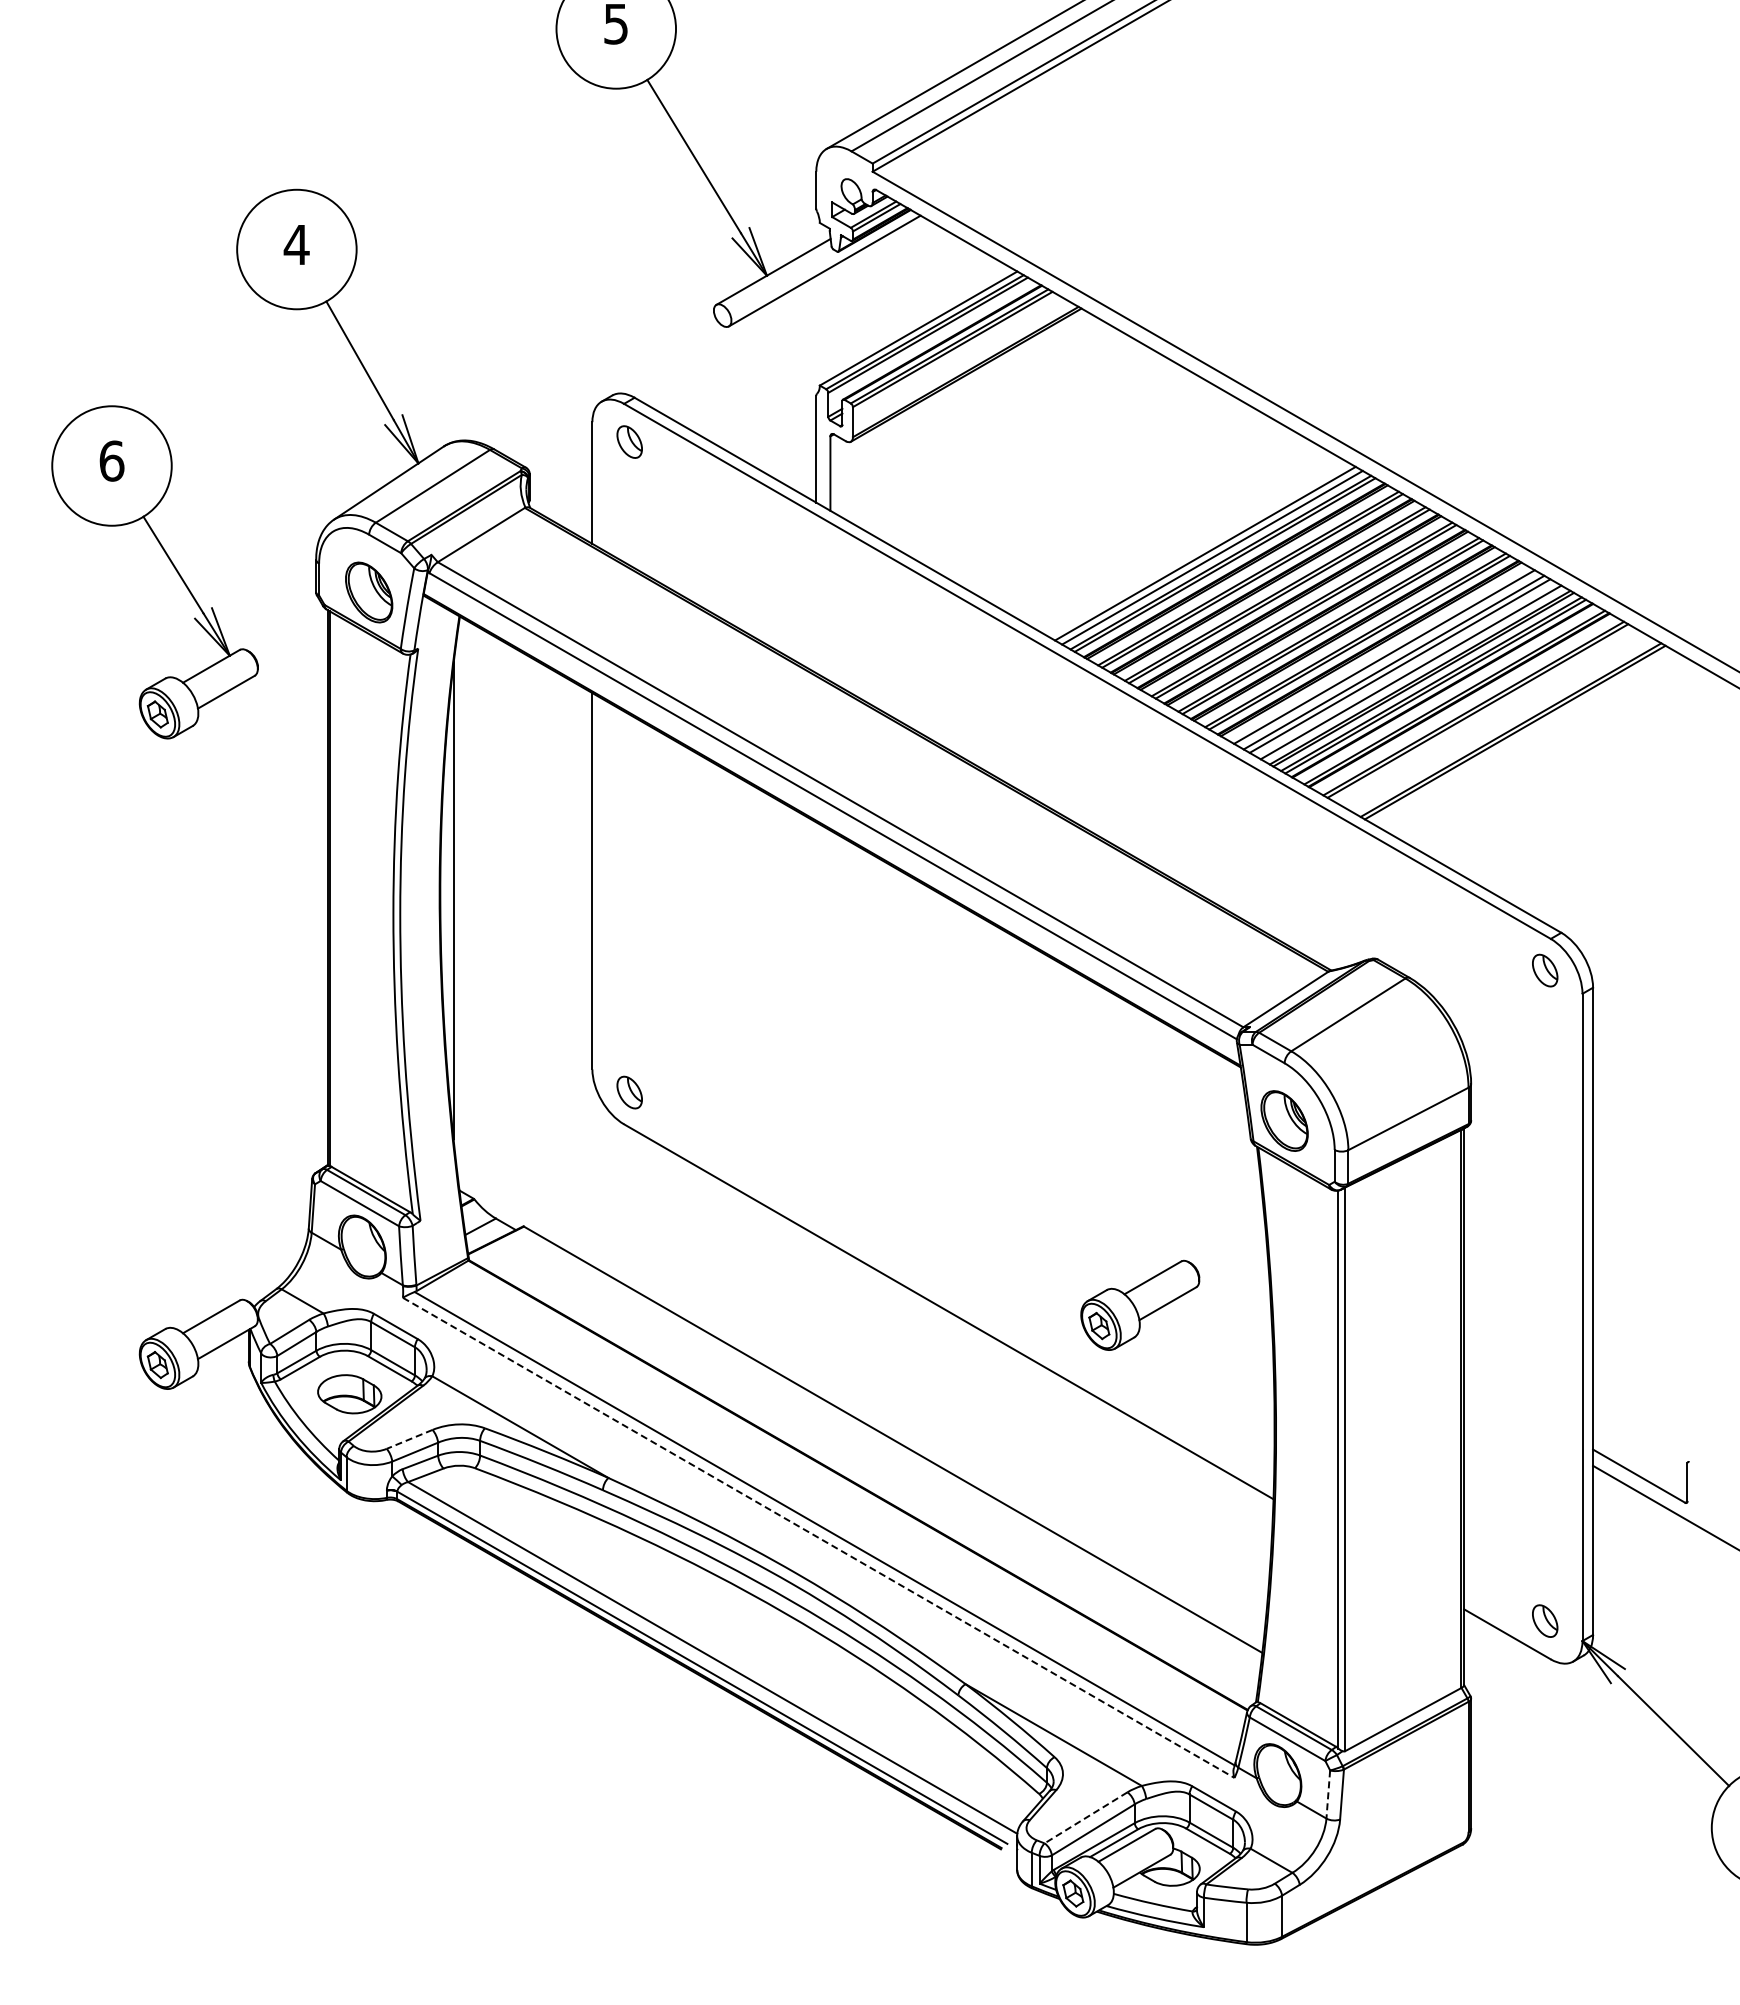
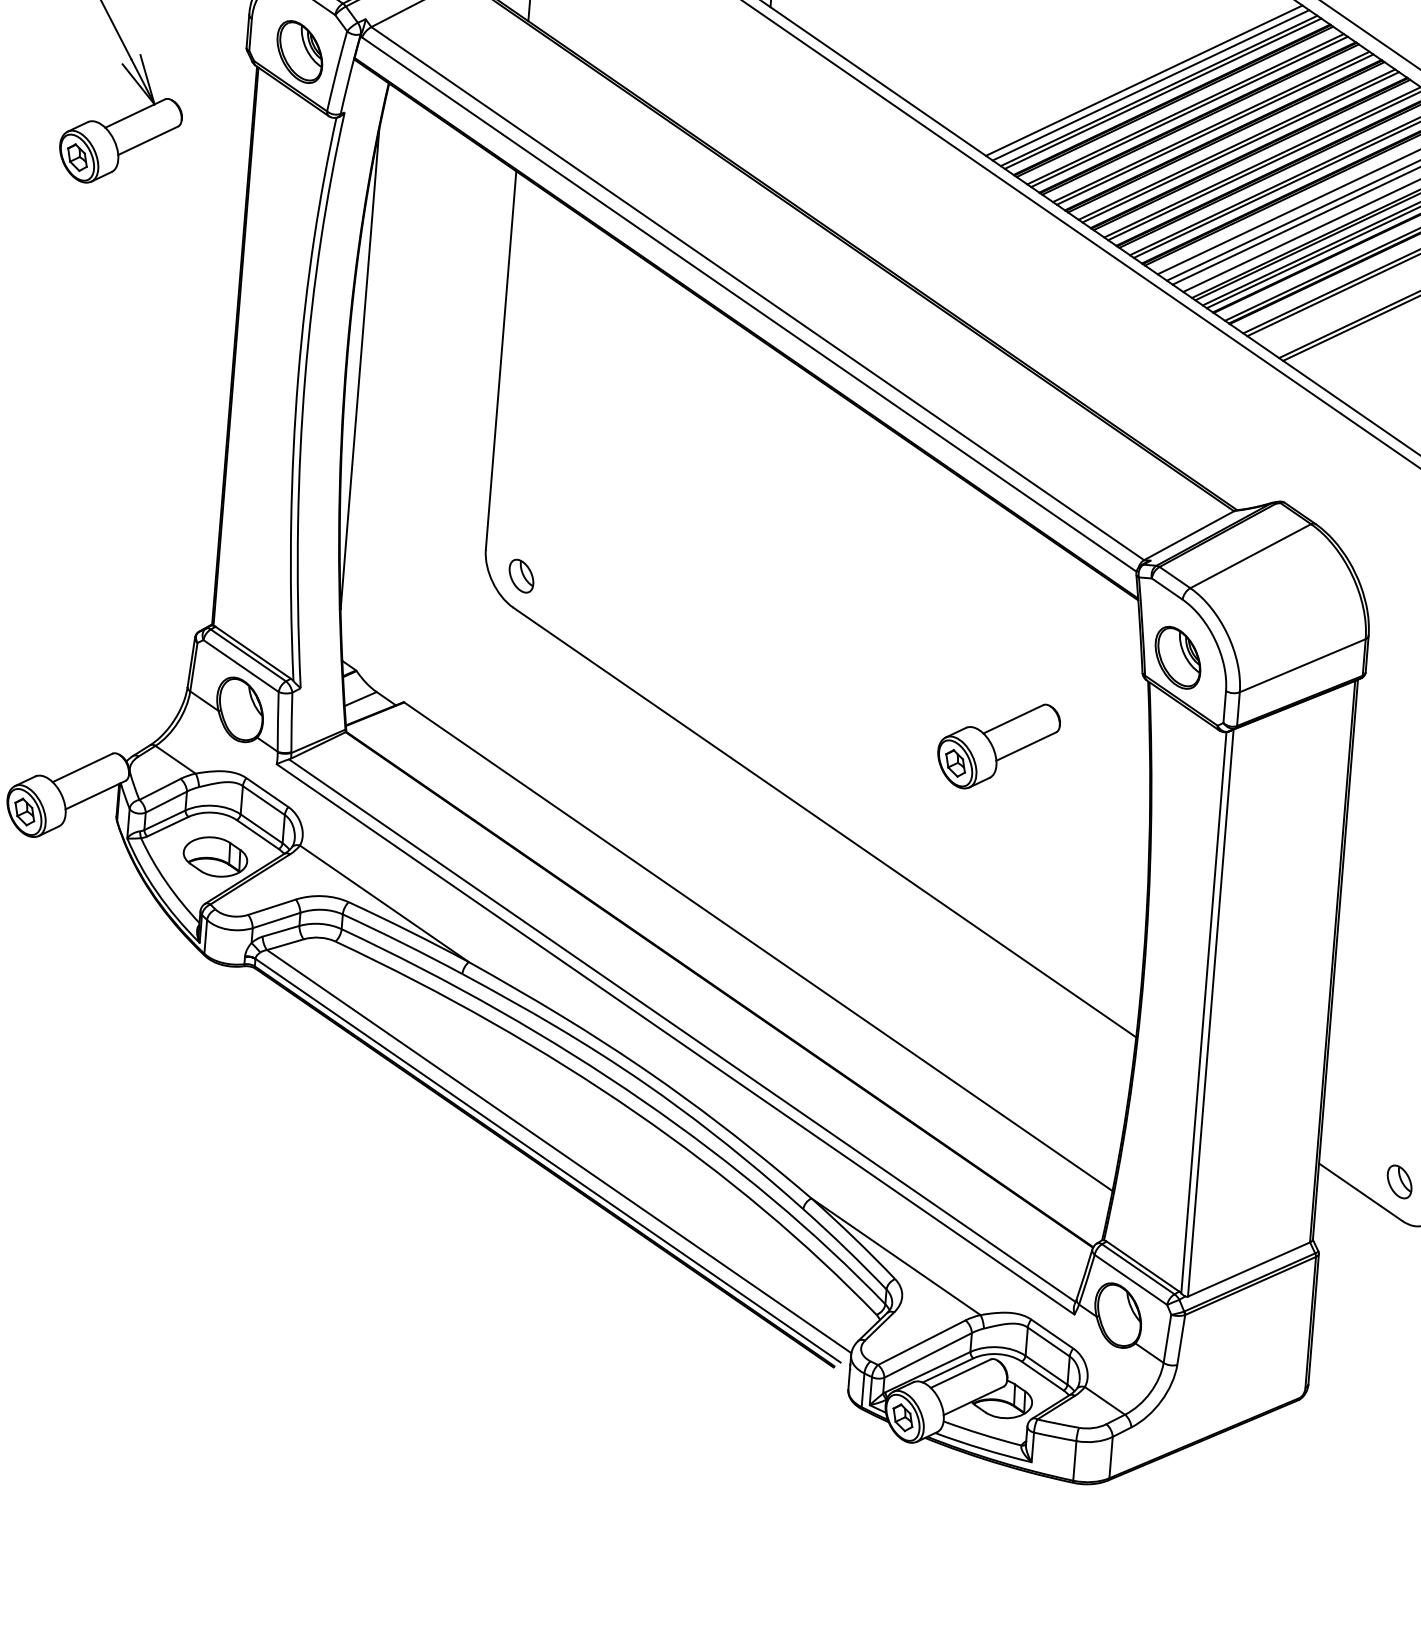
part: (1140, 1304) -> (998, 745), moved
line: (409, 1439) -> (271, 907), dashed -> solid
line: (819, 1538) -> (676, 1040), dashed -> solid
line: (1328, 1794) -> (1167, 1338), dashed -> solid
line: (1086, 1817) -> (922, 1342), dashed -> solid

